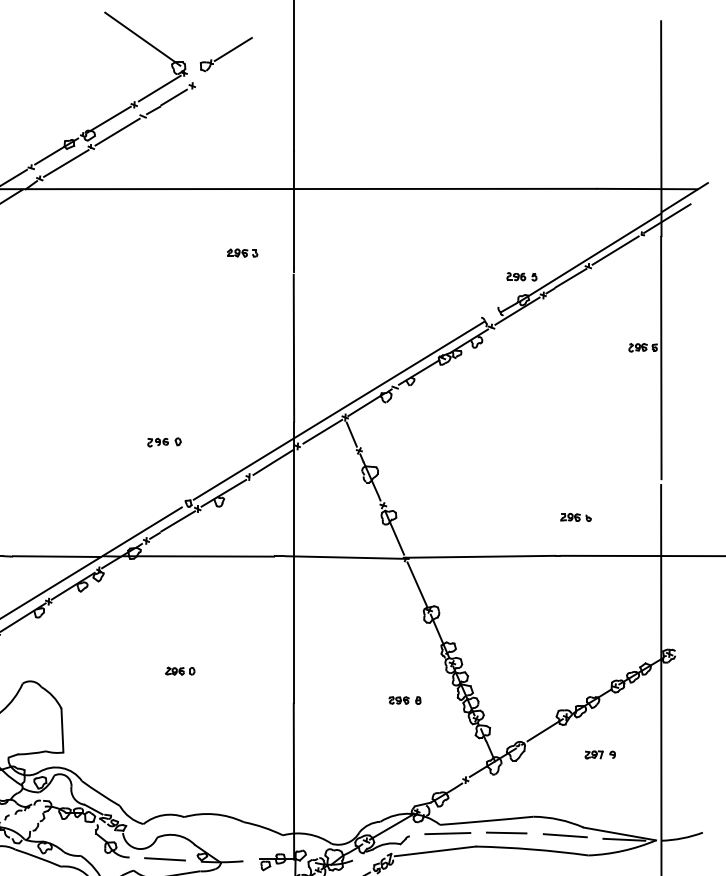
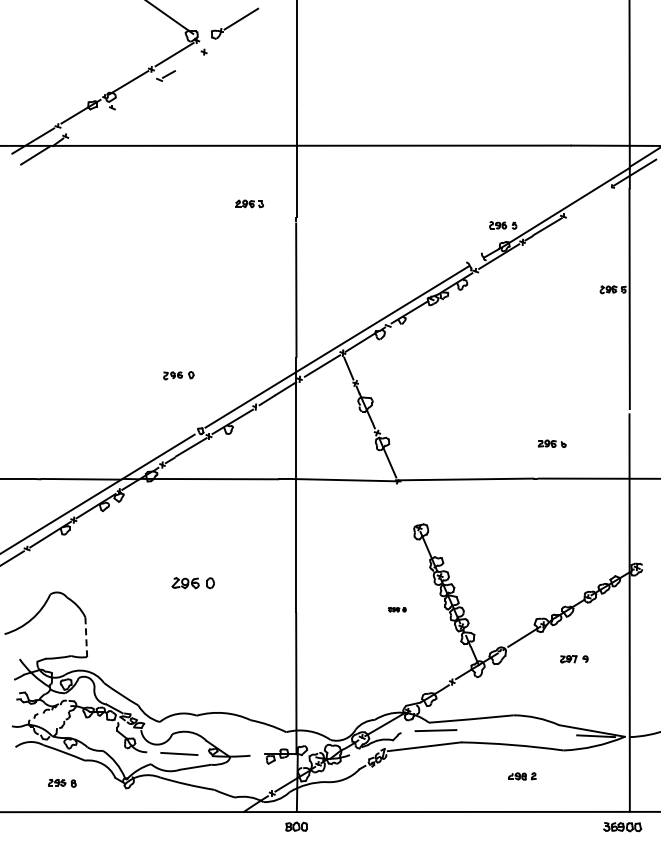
line: (174, 97) -> (187, 62), removed
line: (117, 132) -> (136, 94), removed
line: (65, 163) -> (89, 122), removed
line: (615, 250) -> (588, 201), removed
line: (416, 584) -> (407, 504), removed
part: (179, 671) -> (192, 583), size x1.6
part: (405, 700) -> (397, 609), size x0.6
line: (62, 730) -> (86, 637), solid -> dashed
line: (506, 832) -> (489, 729), removed
line: (565, 835) -> (542, 732), removed

